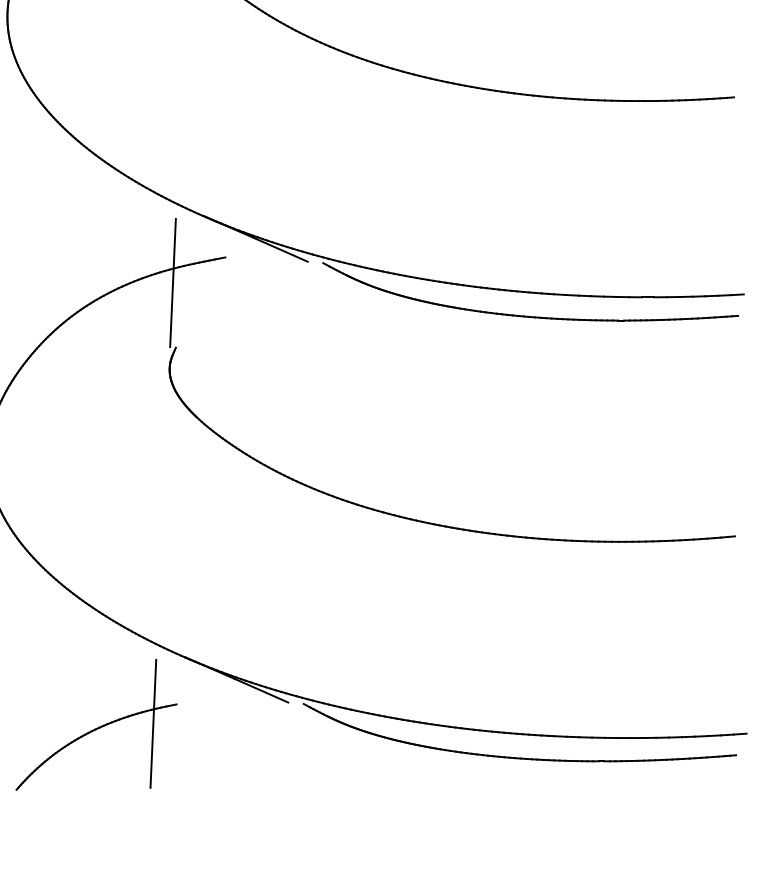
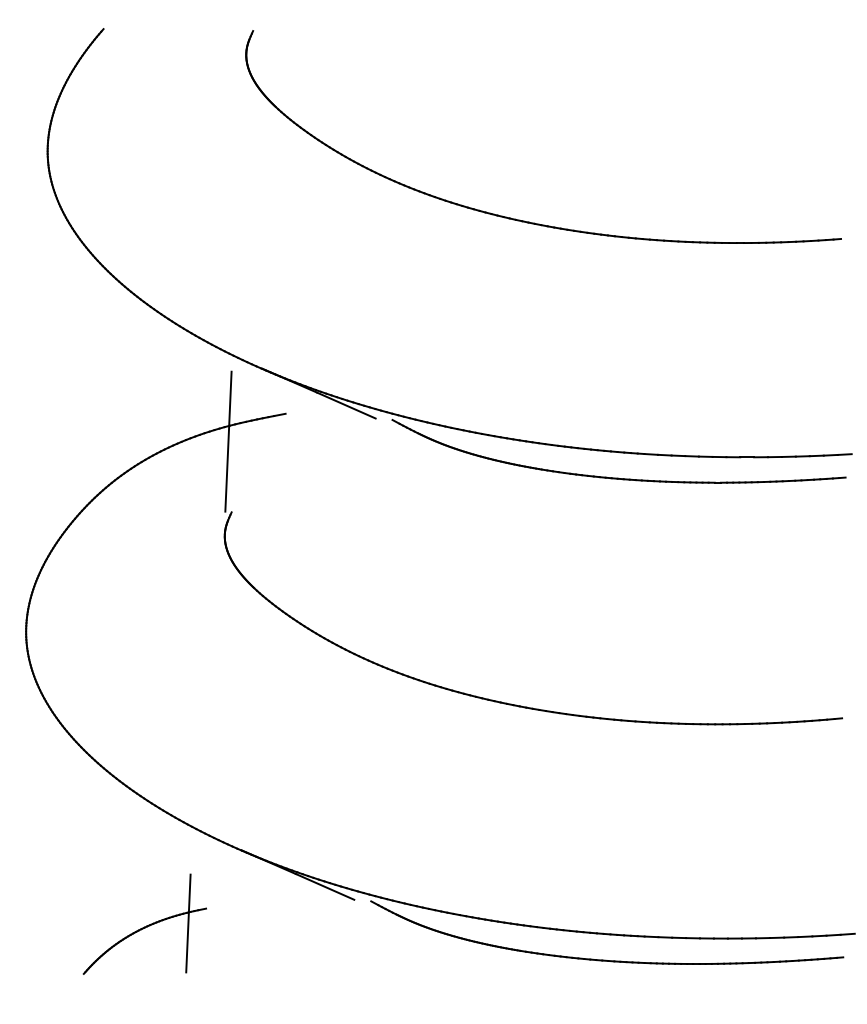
part: (96, 725) -> (144, 924), size x0.7

